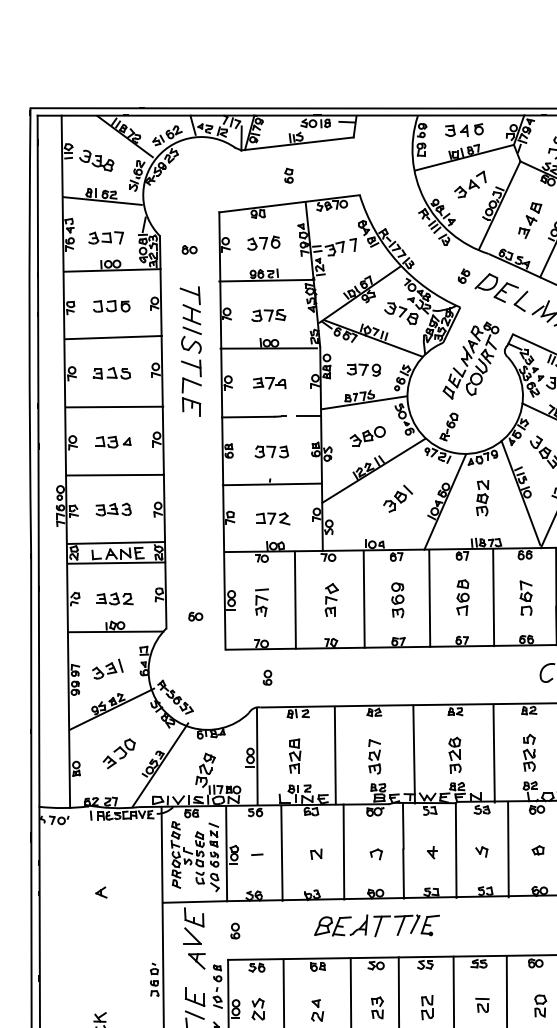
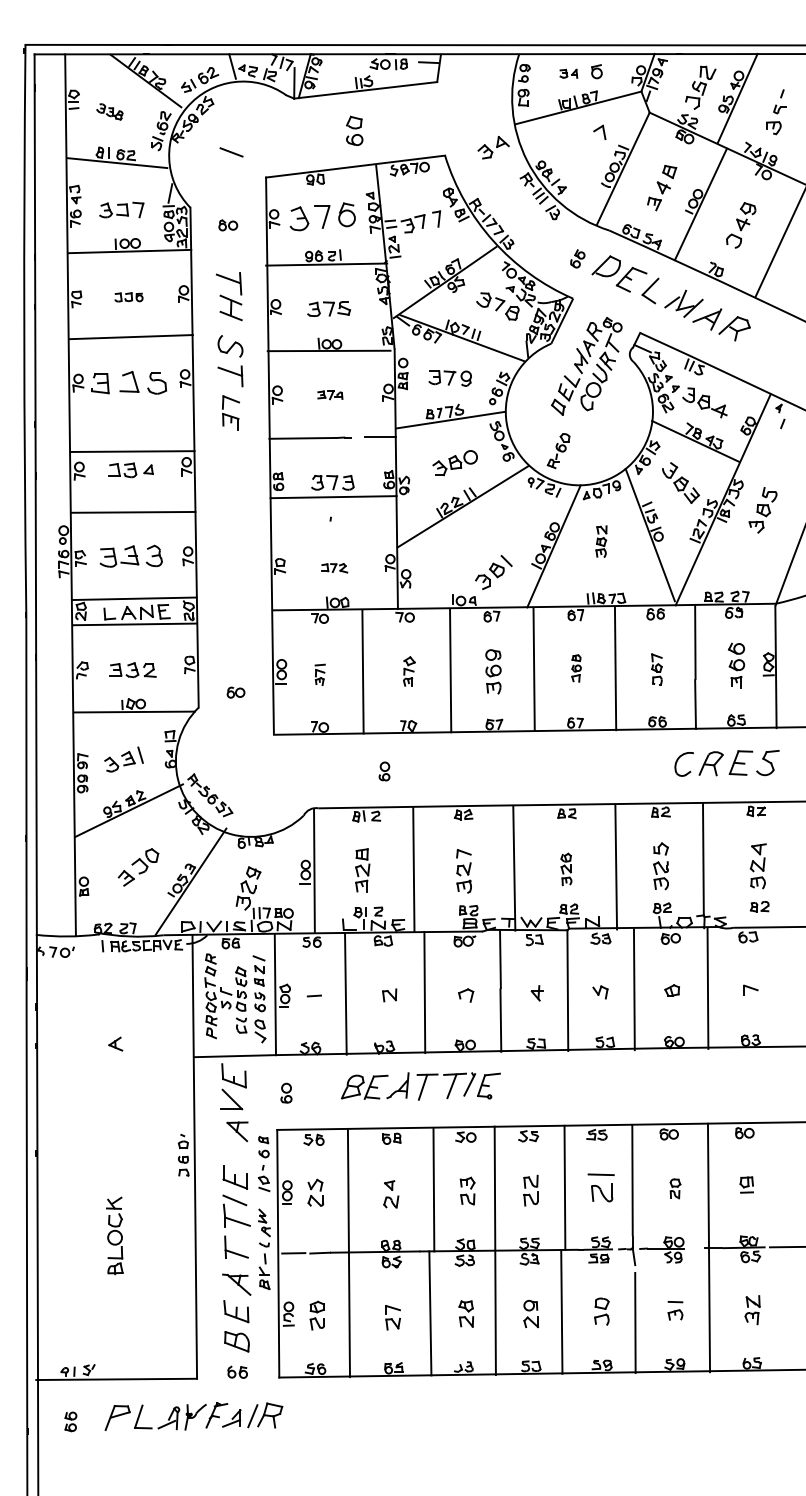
part: (456, 130) -> (568, 73), size x0.6
part: (96, 160) -> (109, 111), size x0.6
part: (288, 175) -> (354, 130), size x1.6
part: (466, 188) -> (493, 147), moved
part: (263, 242) -> (322, 216), size x1.6
part: (111, 306) -> (128, 297), size x0.6
line: (192, 330) -> (231, 152), moved
part: (112, 373) -> (129, 382), size x1.6
part: (269, 382) -> (330, 394), size x0.6
part: (191, 396) -> (230, 412), size x0.7
line: (114, 406) -> (132, 451), moved
line: (272, 484) -> (333, 497), moved
part: (397, 498) -> (493, 572), moved
part: (482, 498) -> (601, 541), size x0.7
part: (113, 509) -> (131, 555), size x1.4
part: (273, 519) -> (334, 568), size x0.6
part: (462, 597) -> (576, 668), size x0.6
part: (525, 598) -> (656, 669), size x0.7
part: (331, 600) -> (409, 671), size x0.7
part: (261, 602) -> (319, 674), size x0.6
part: (267, 677) -> (384, 771), moved
part: (455, 755) -> (566, 869), size x0.7
part: (376, 925) -> (420, 1086), moved
part: (482, 1005) -> (601, 1187), size x1.6
part: (540, 1005) -> (675, 1188), size x0.7

